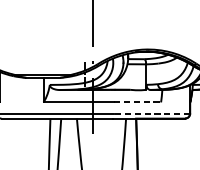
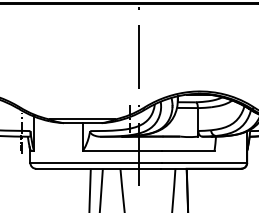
line: (137, 102) -> (188, 150), dashed -> solid
line: (152, 113) -> (204, 163), dashed -> solid

